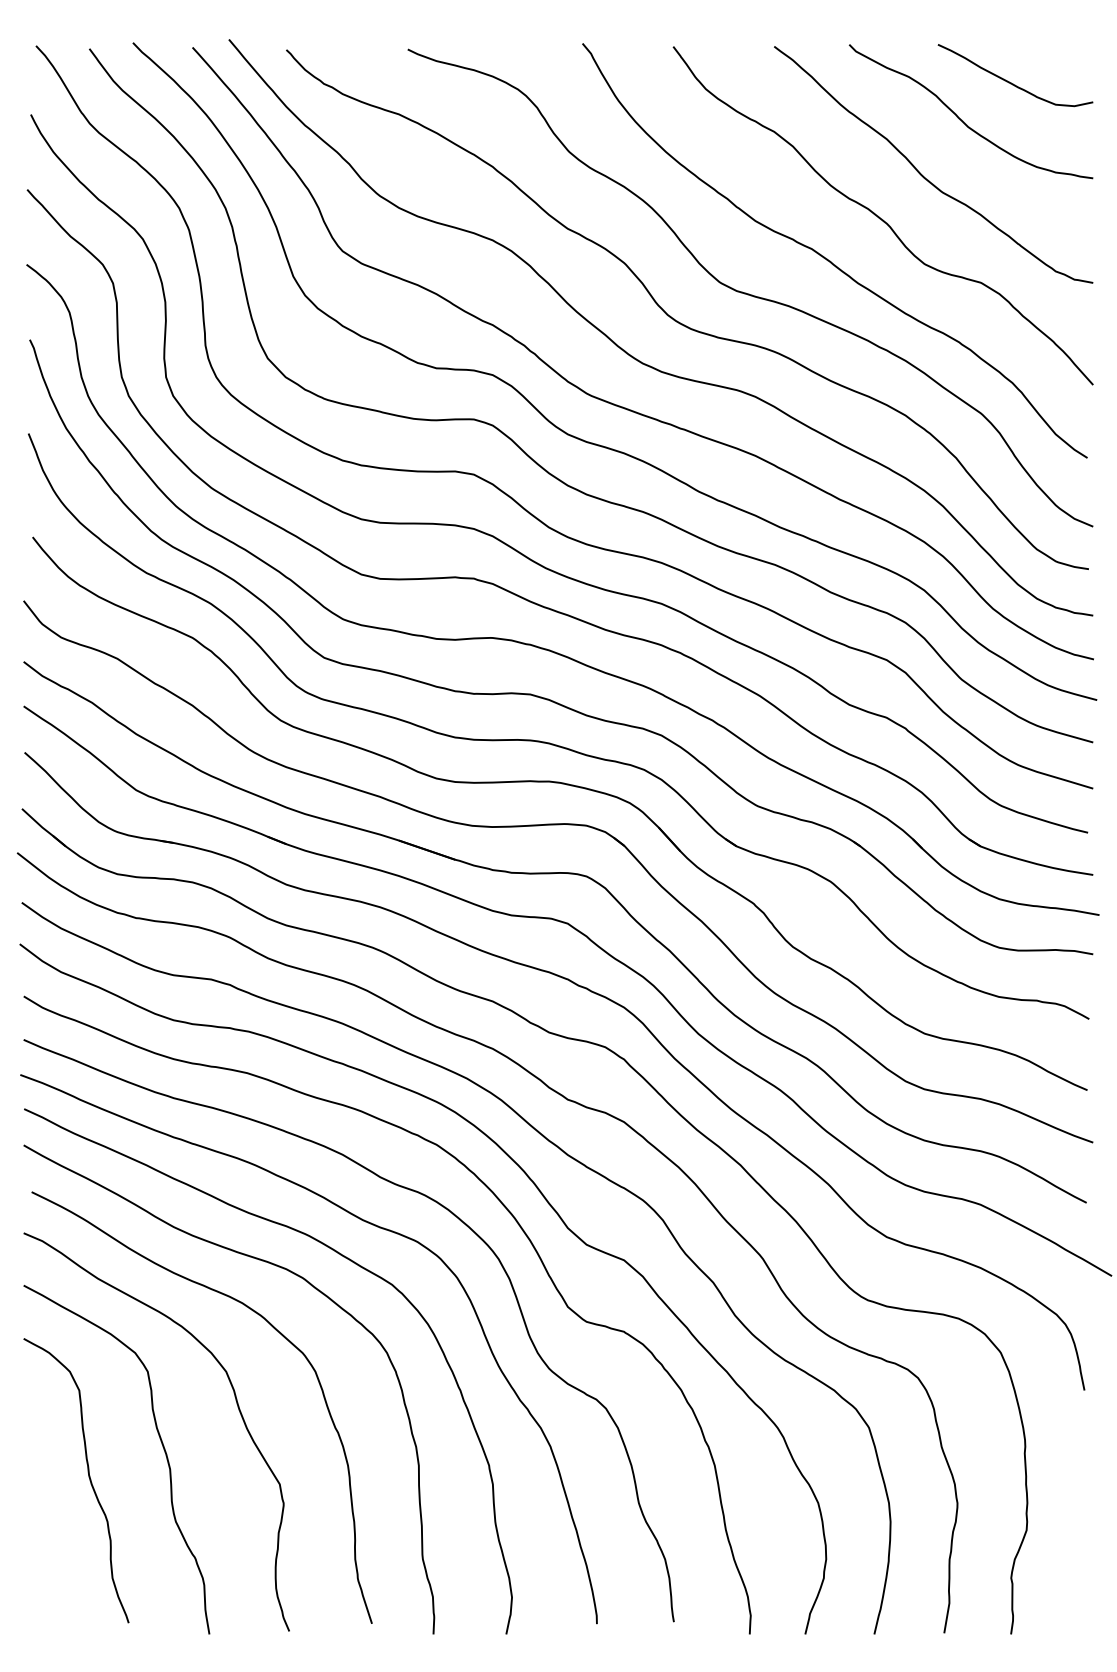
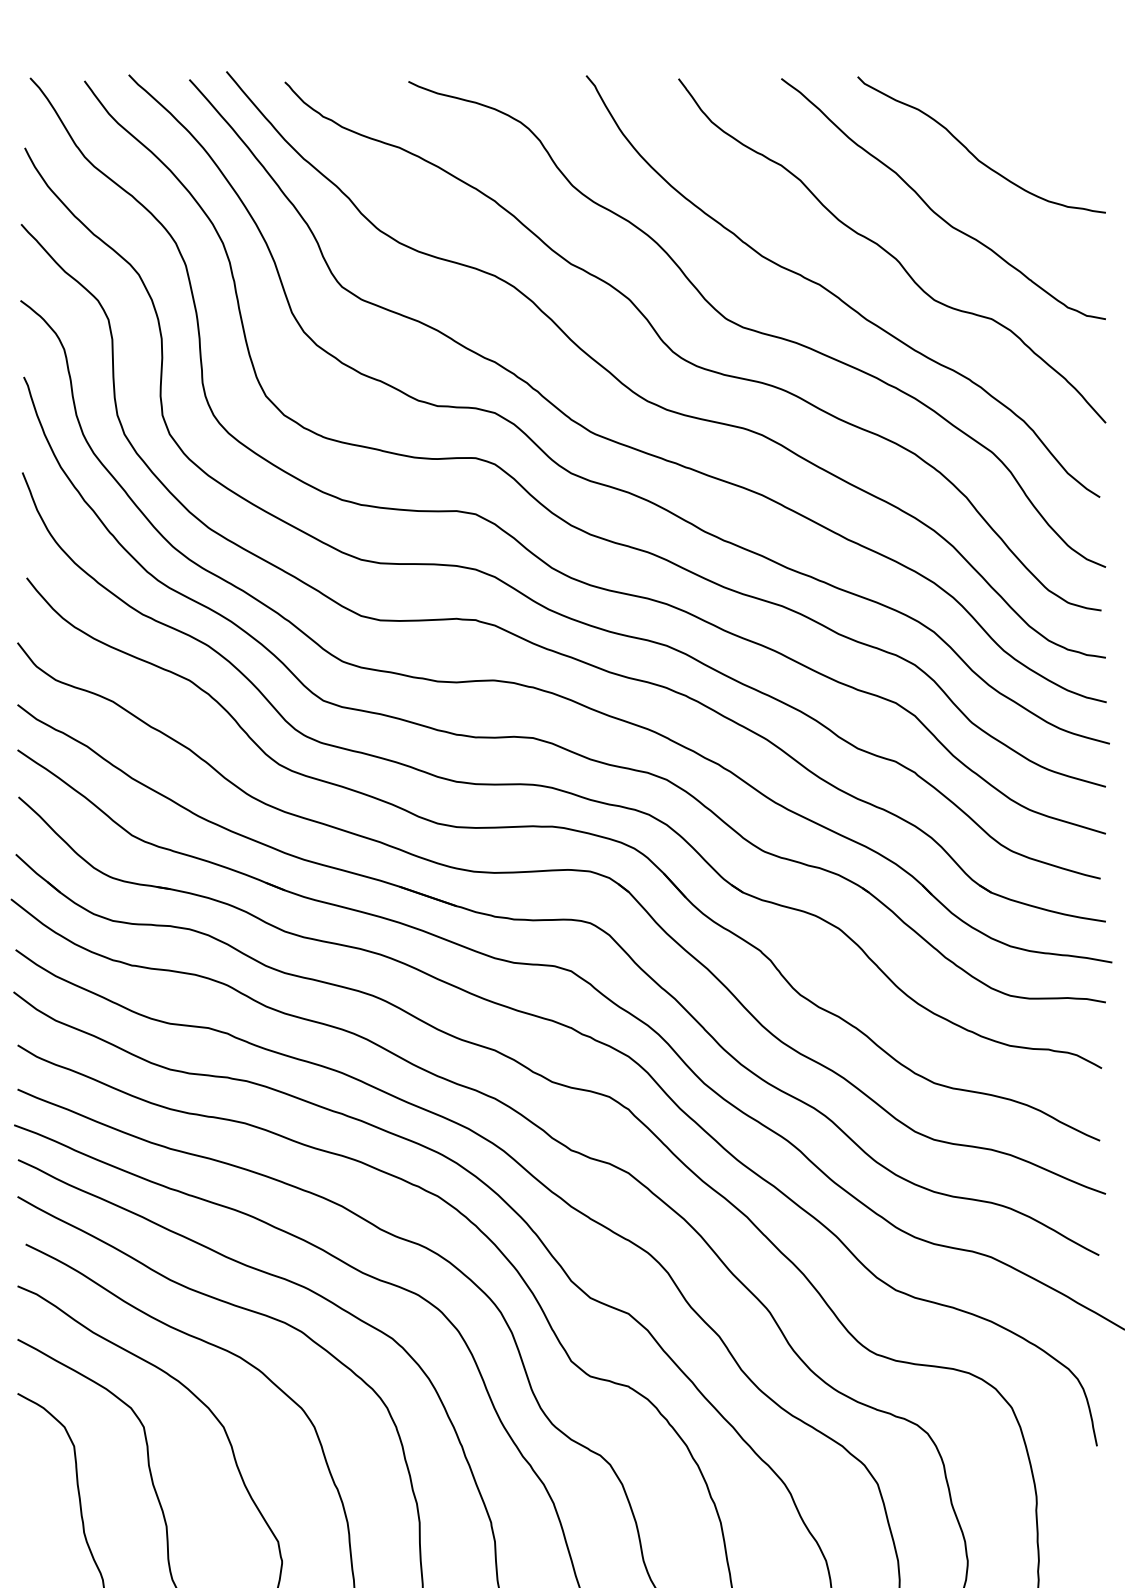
curve: (1011, 82) -> (1022, 115), removed

